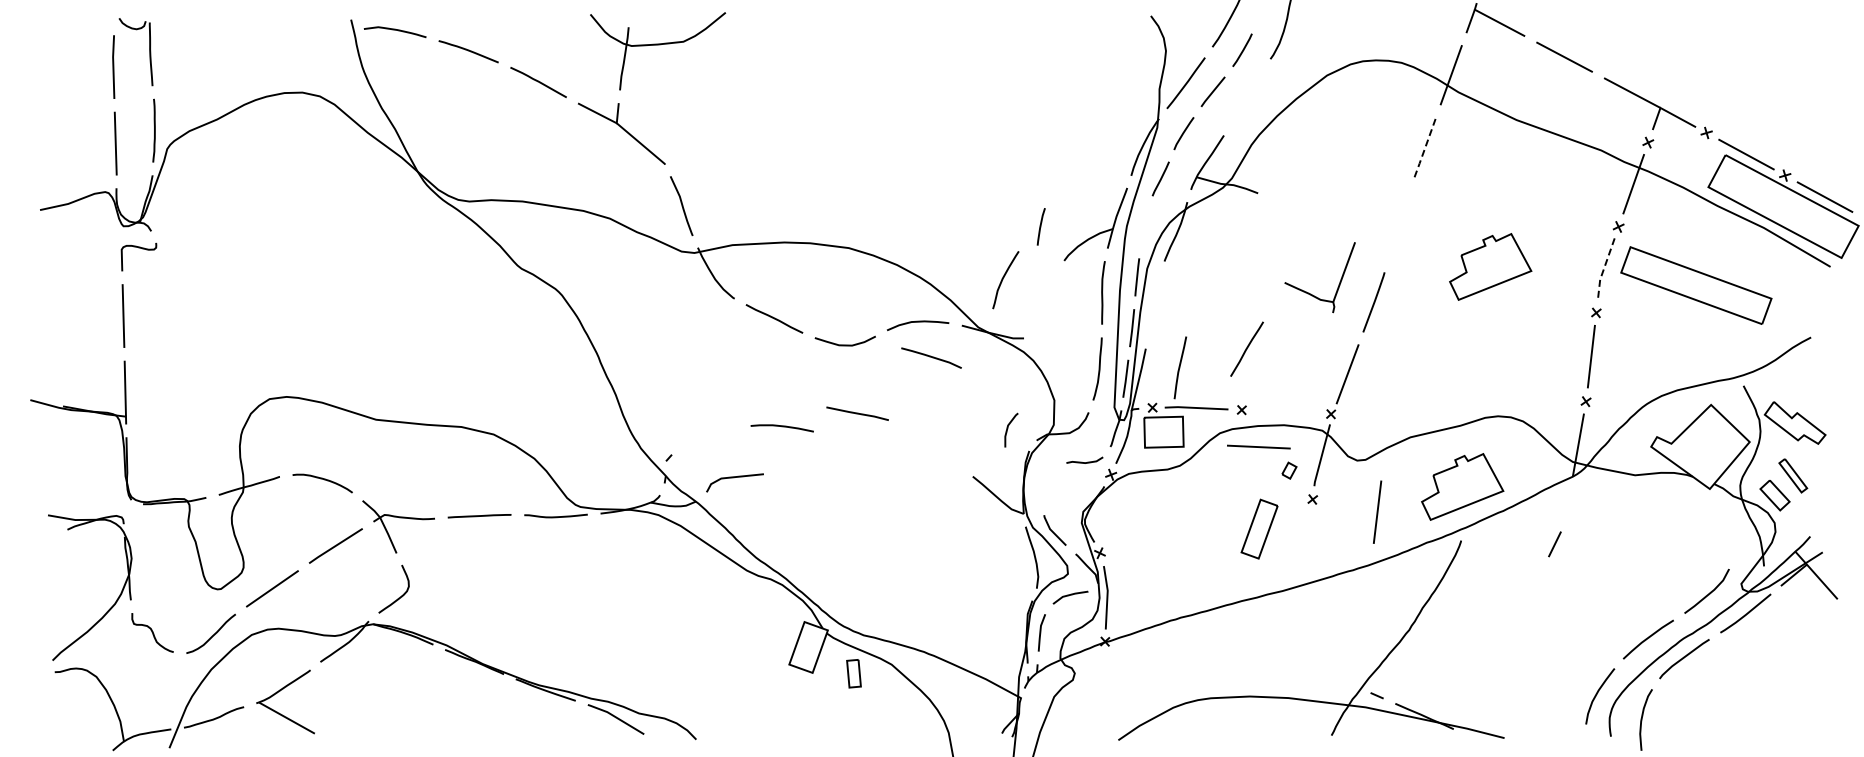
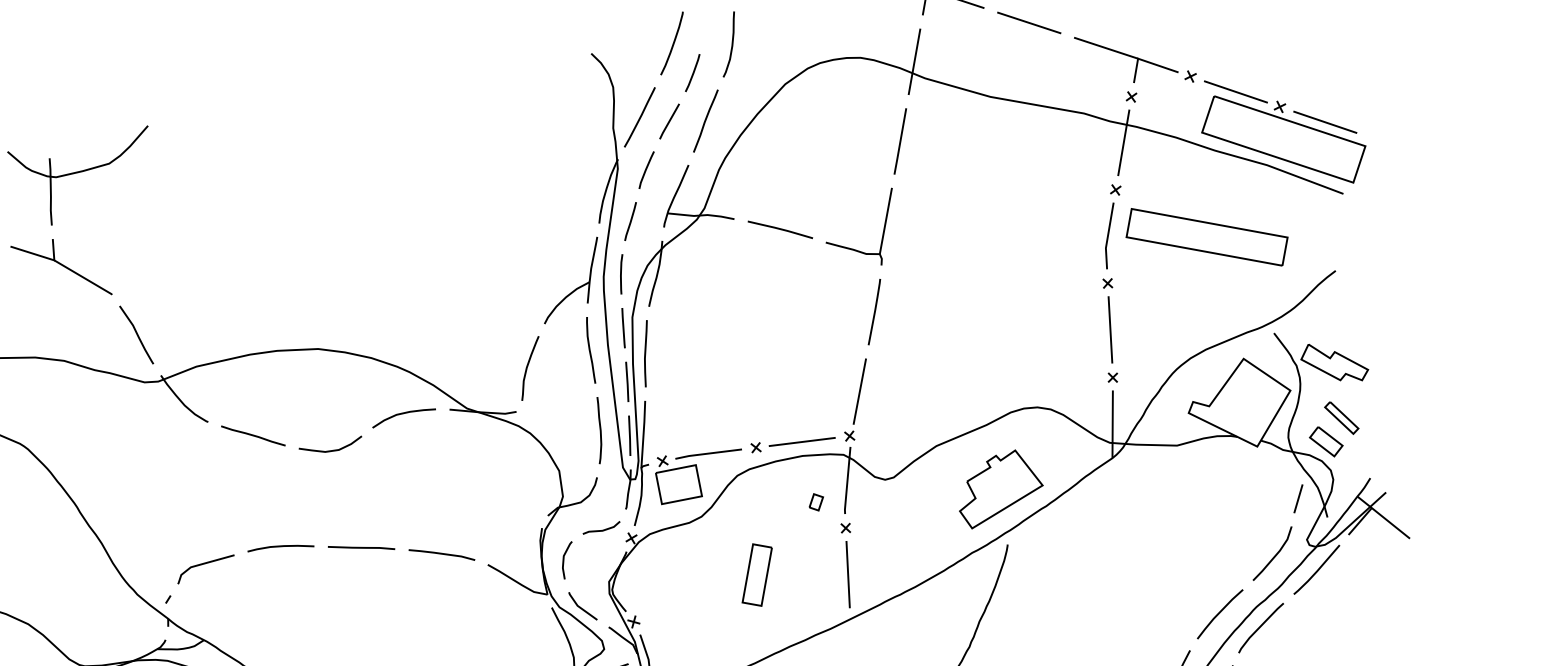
line: (1425, 147) -> (900, 141), dashed -> solid
line: (1299, 210) -> (780, 229), added
line: (1040, 226) -> (621, 274), moved
part: (1490, 266) -> (989, 253), removed
line: (1603, 269) -> (1107, 237), dashed -> solid
curve: (1003, 279) -> (527, 368), moved
part: (1310, 293) -> (854, 249), moved
line: (1246, 348) -> (705, 120), moved
curve: (931, 357) -> (441, 554), moved
curve: (1180, 367) -> (646, 353), moved
line: (857, 413) -> (361, 547), moved
line: (1008, 428) -> (564, 559), moved
line: (1258, 446) -> (801, 441), moved
curve: (734, 478) -> (204, 564), moved
line: (1377, 511) -> (847, 573), moved
part: (1259, 528) -> (756, 574), moved
line: (1554, 544) -> (1298, 499), moved

